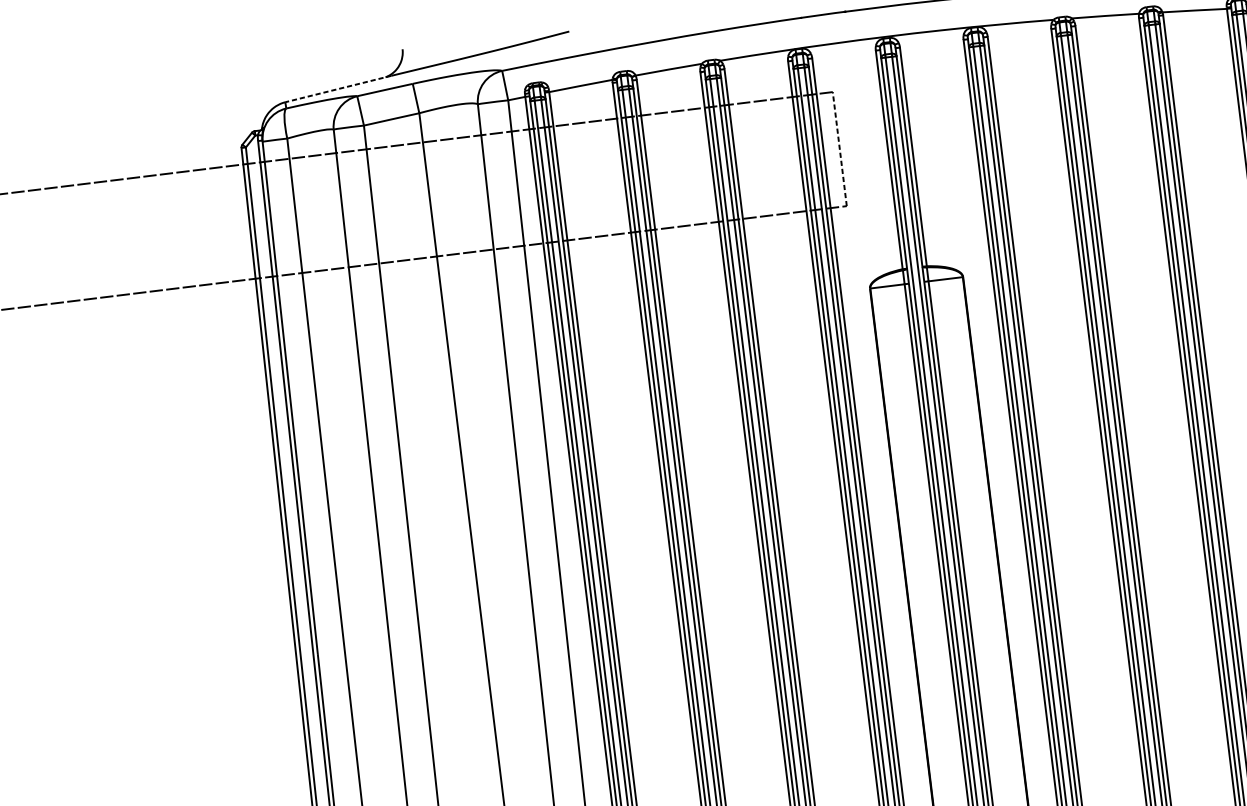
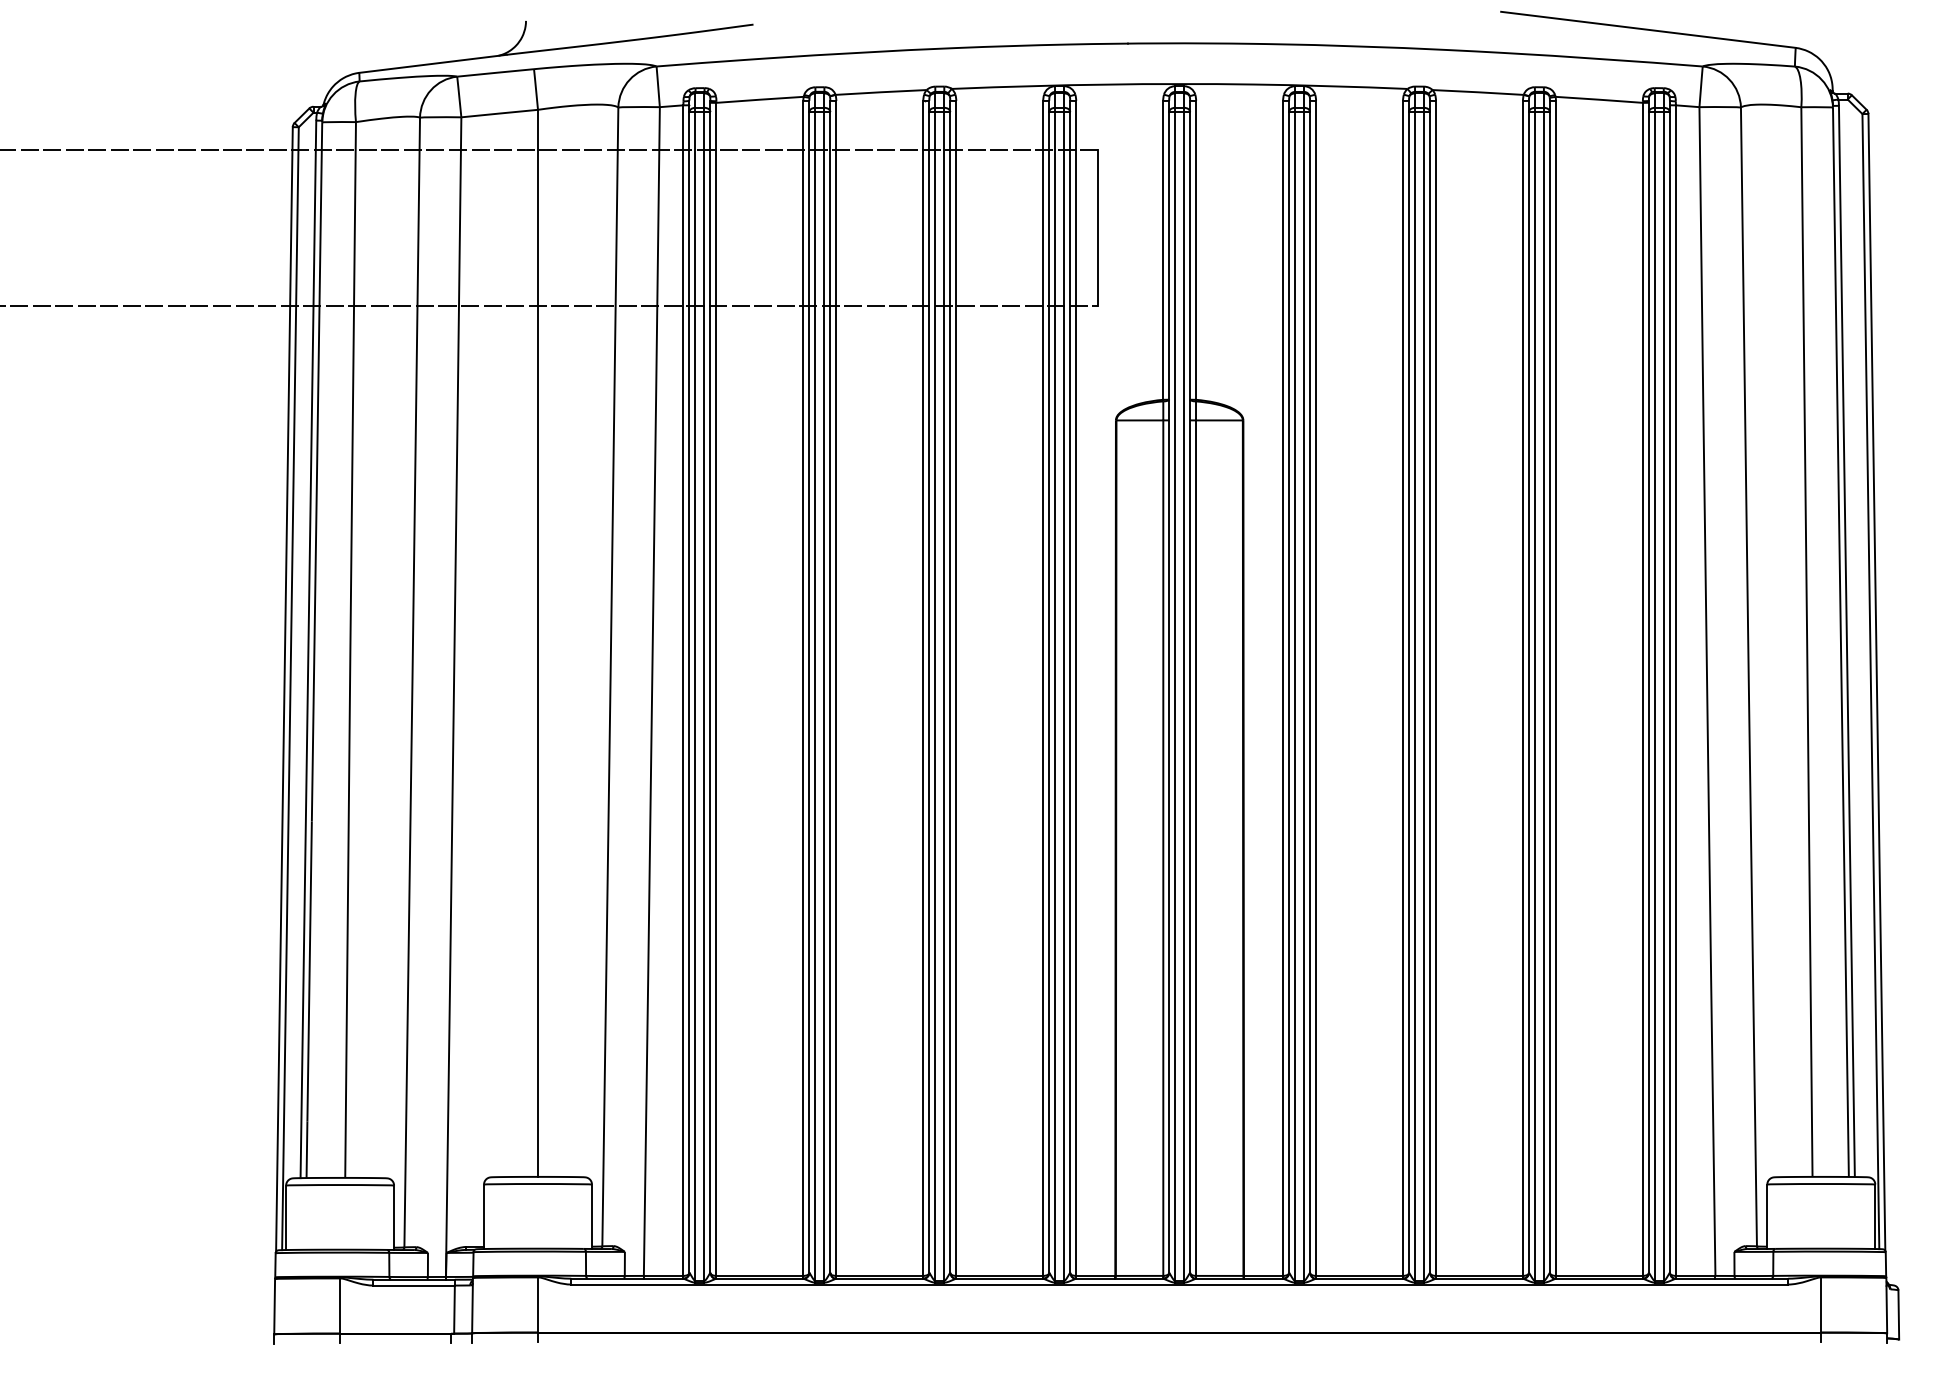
line: (337, 88) -> (432, 63), dashed -> solid
line: (839, 148) -> (1098, 227), dashed -> solid

